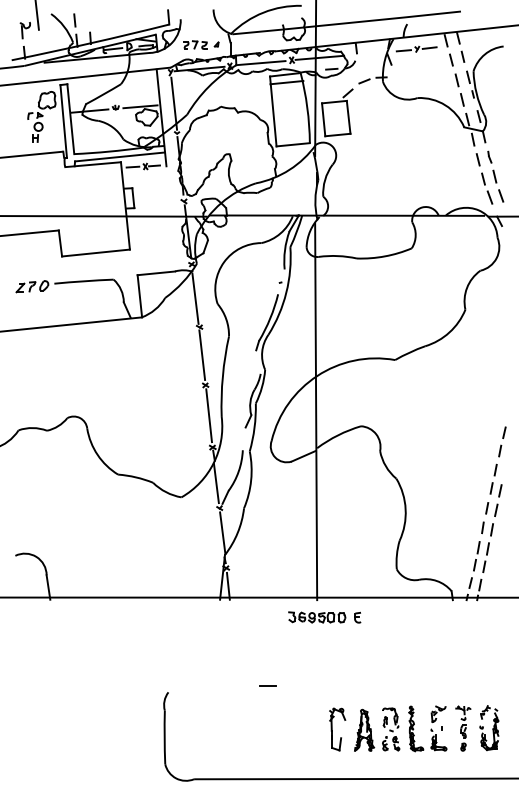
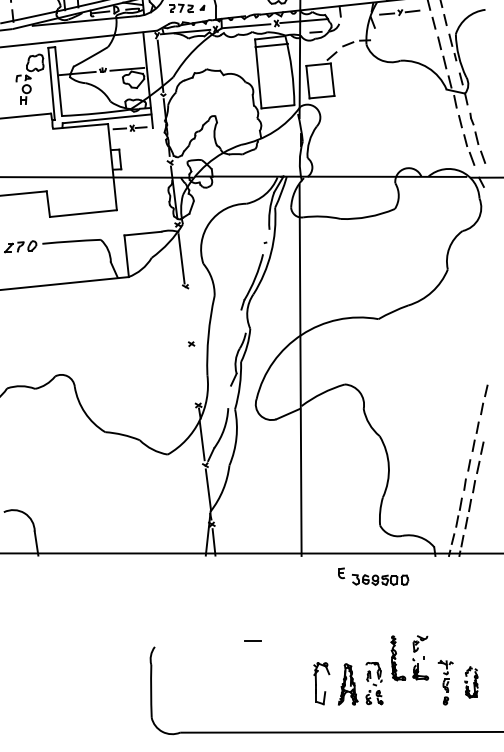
line: (202, 354) -> (188, 313), removed
line: (208, 415) -> (194, 373), removed
part: (317, 617) -> (380, 579), moved
part: (427, 728) -> (409, 657), moved
part: (489, 728) -> (471, 682), size x0.7

